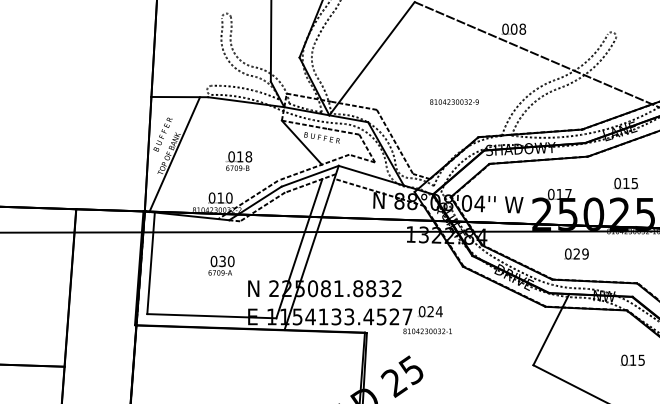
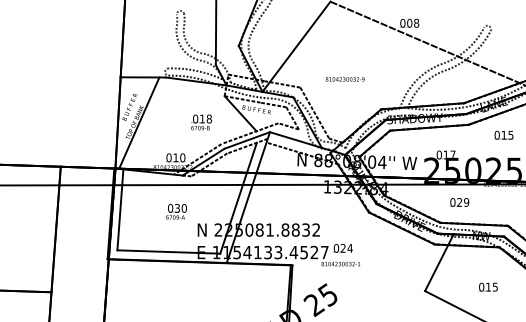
text: (453, 102) -> (344, 79), moved
text: (239, 161) -> (201, 122), moved
text: (625, 182) -> (503, 134), moved
text: (631, 359) -> (487, 286), moved

